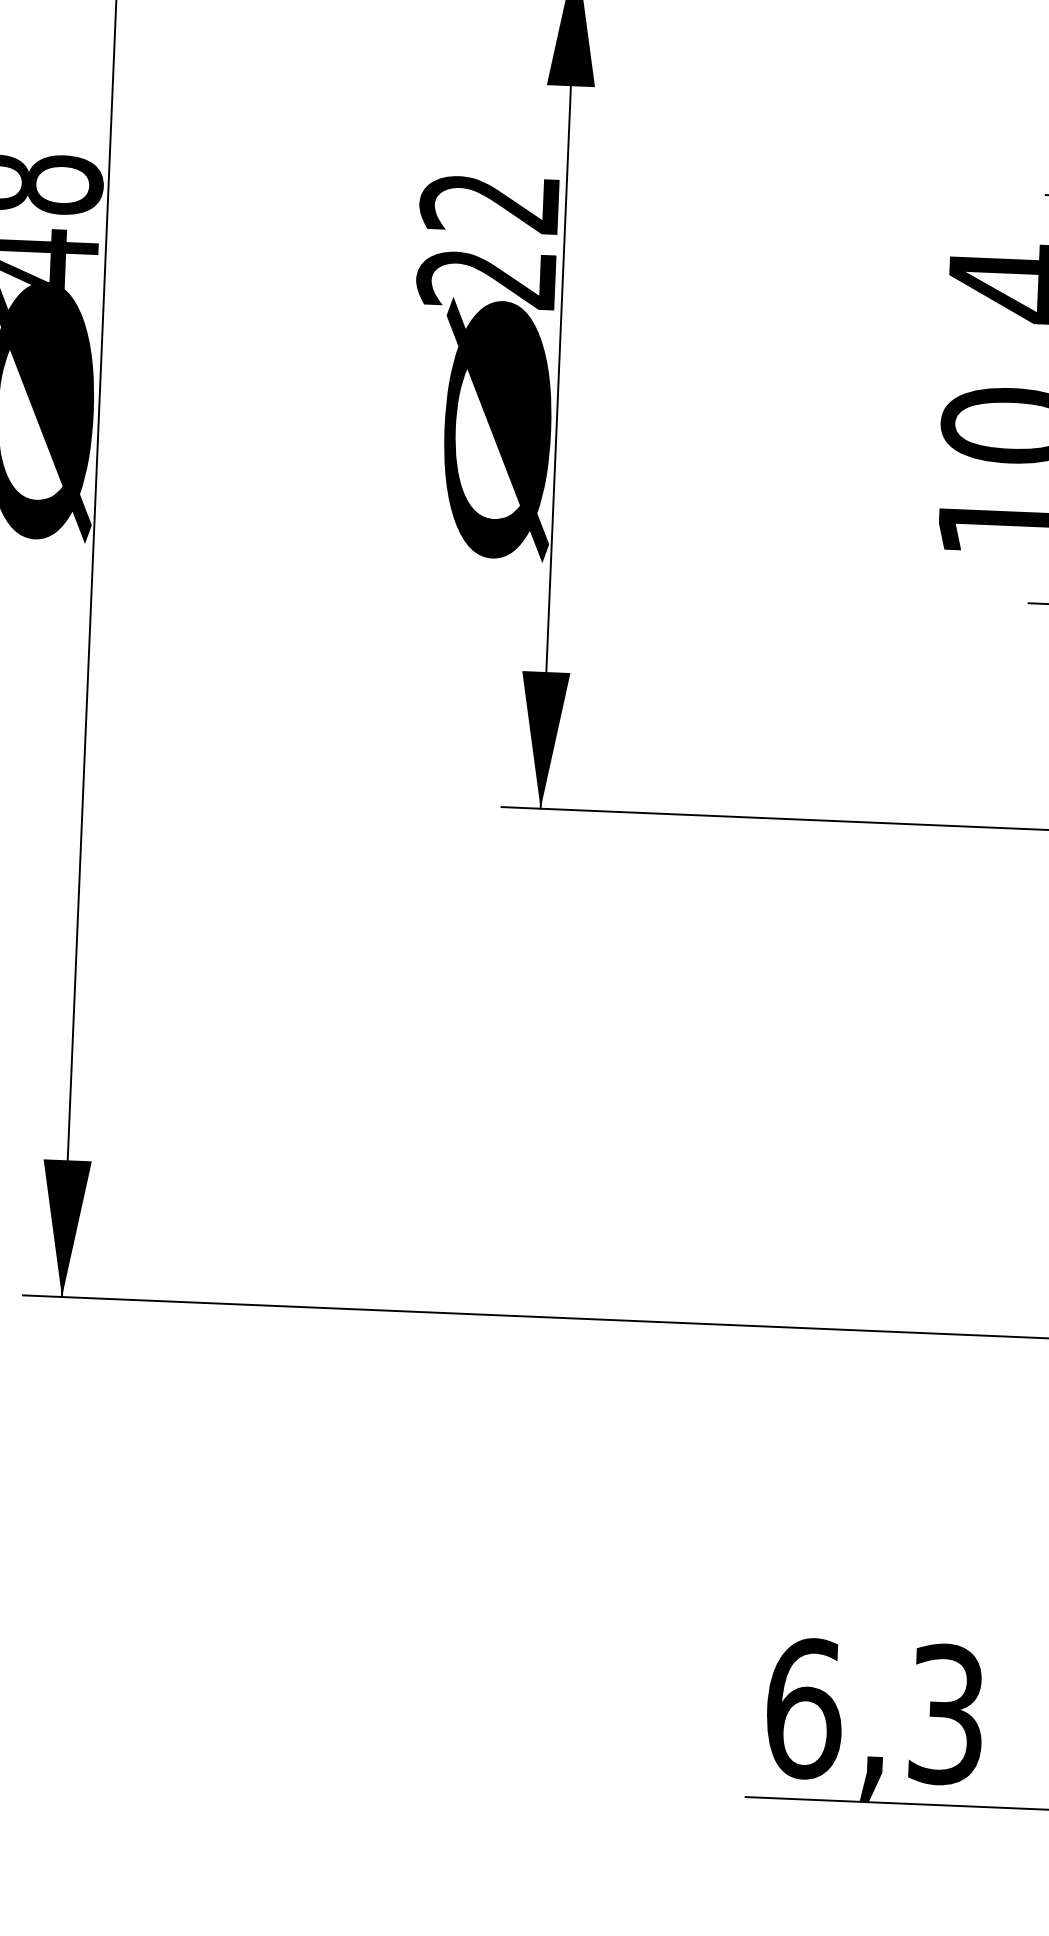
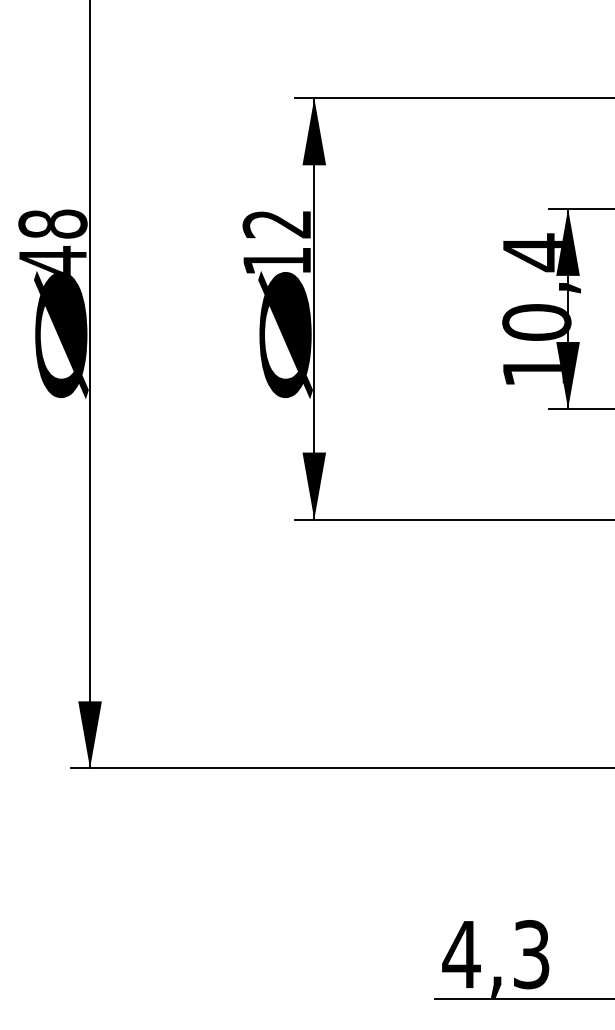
text: (485, 279) -> (276, 261), 22 -> 12
text: (803, 1708) -> (461, 954), 6,3 -> 4,3

